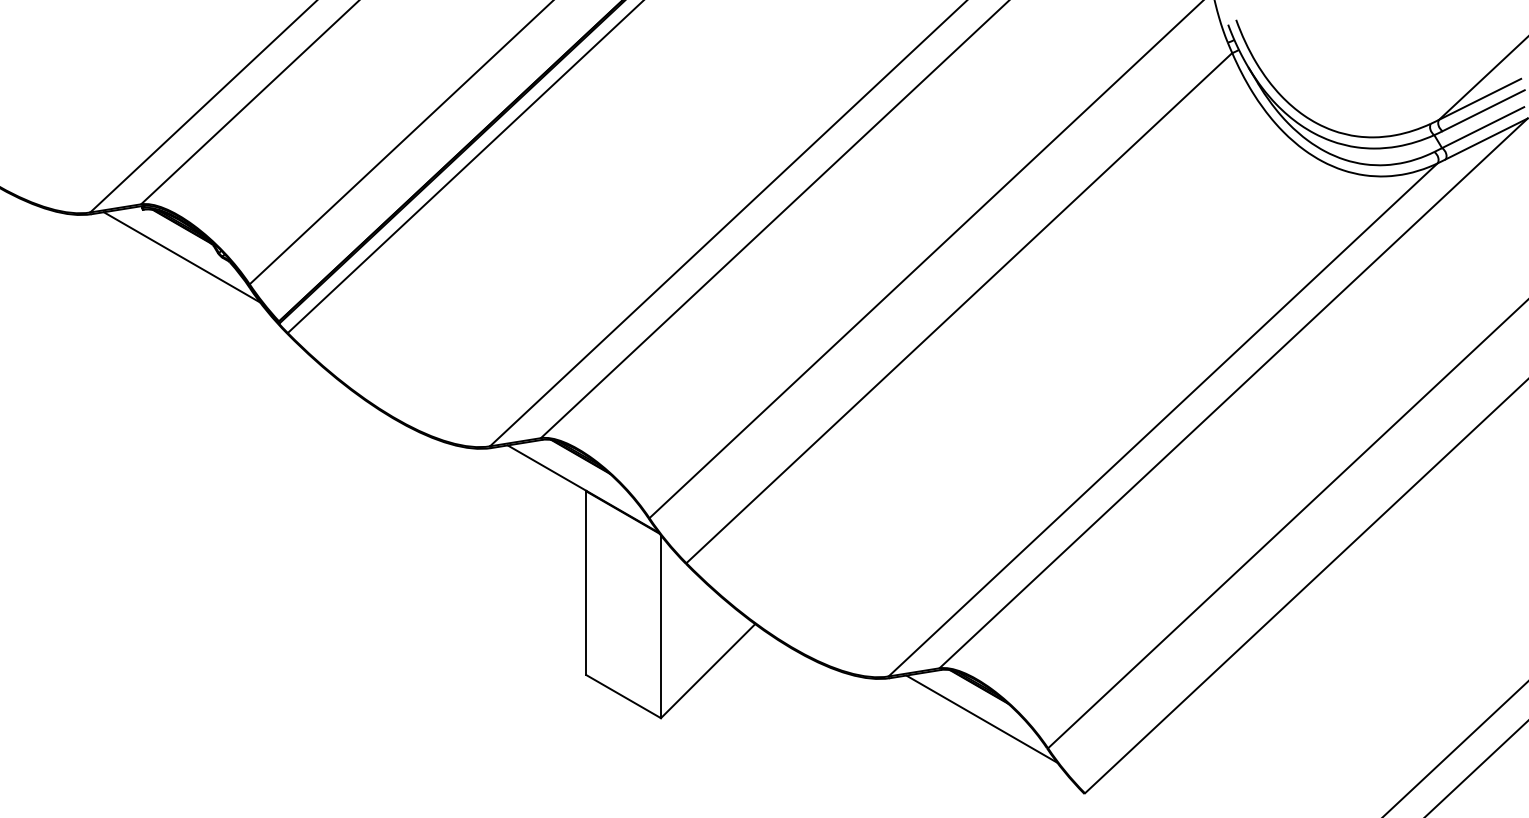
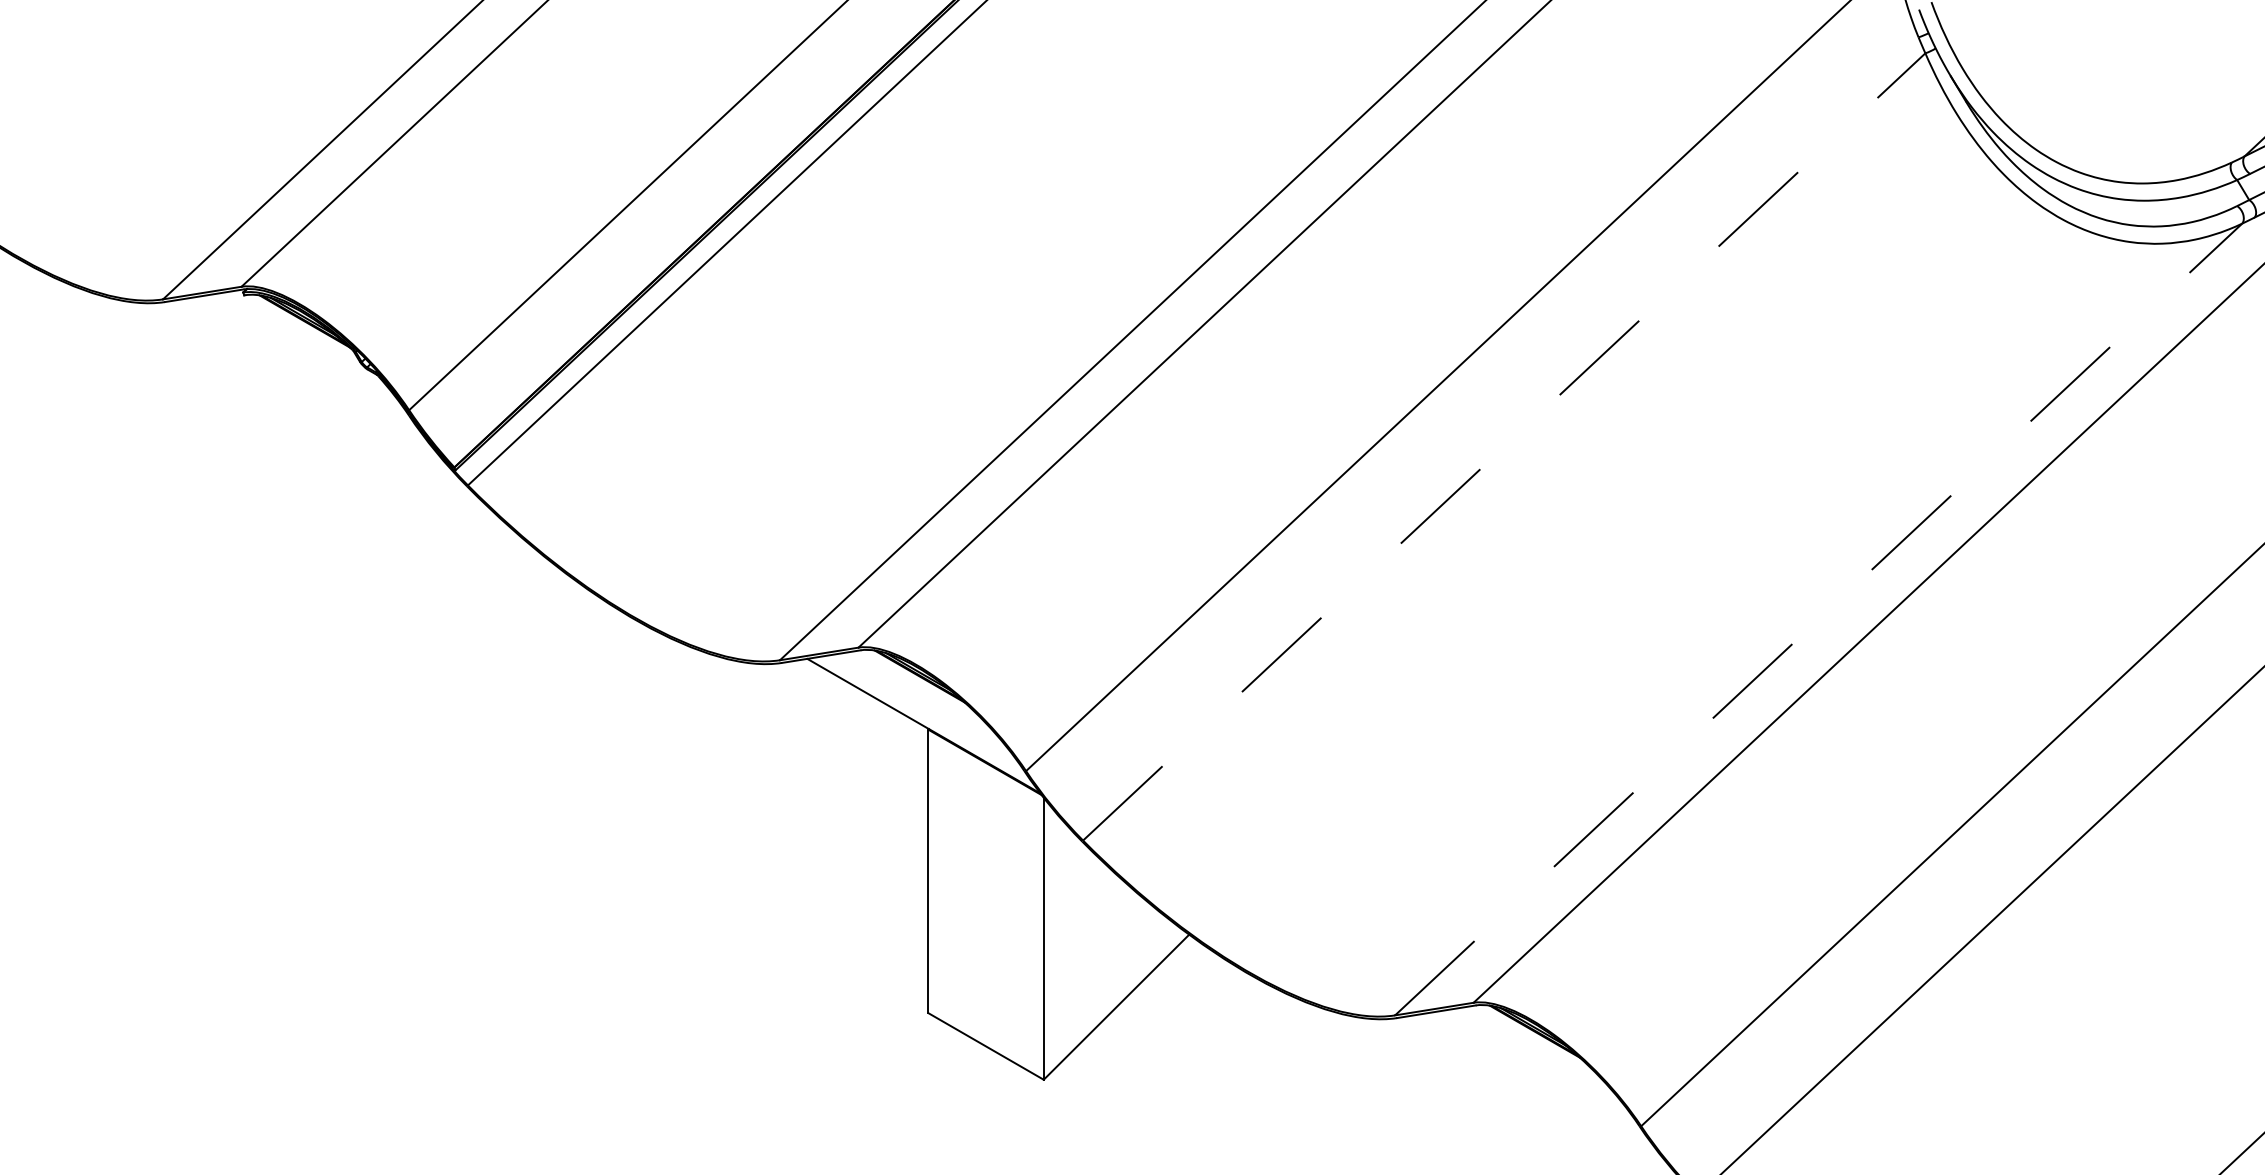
line: (181, 257) -> (303, 368), removed
line: (959, 308) -> (1504, 447), solid -> dashed
line: (1163, 419) -> (1819, 618), solid -> dashed
line: (981, 718) -> (1538, 1080), removed

